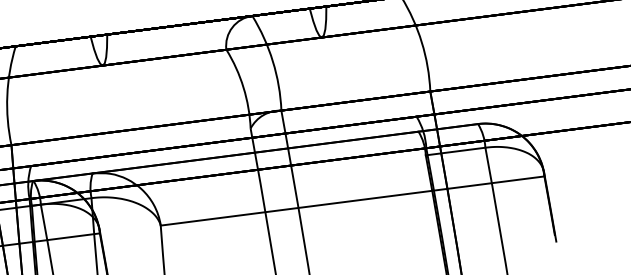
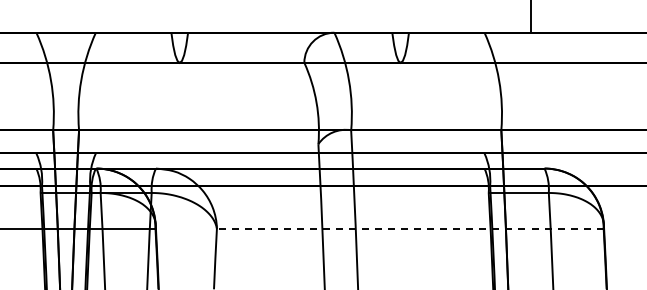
line: (351, 200) -> (409, 228), solid -> dashed

